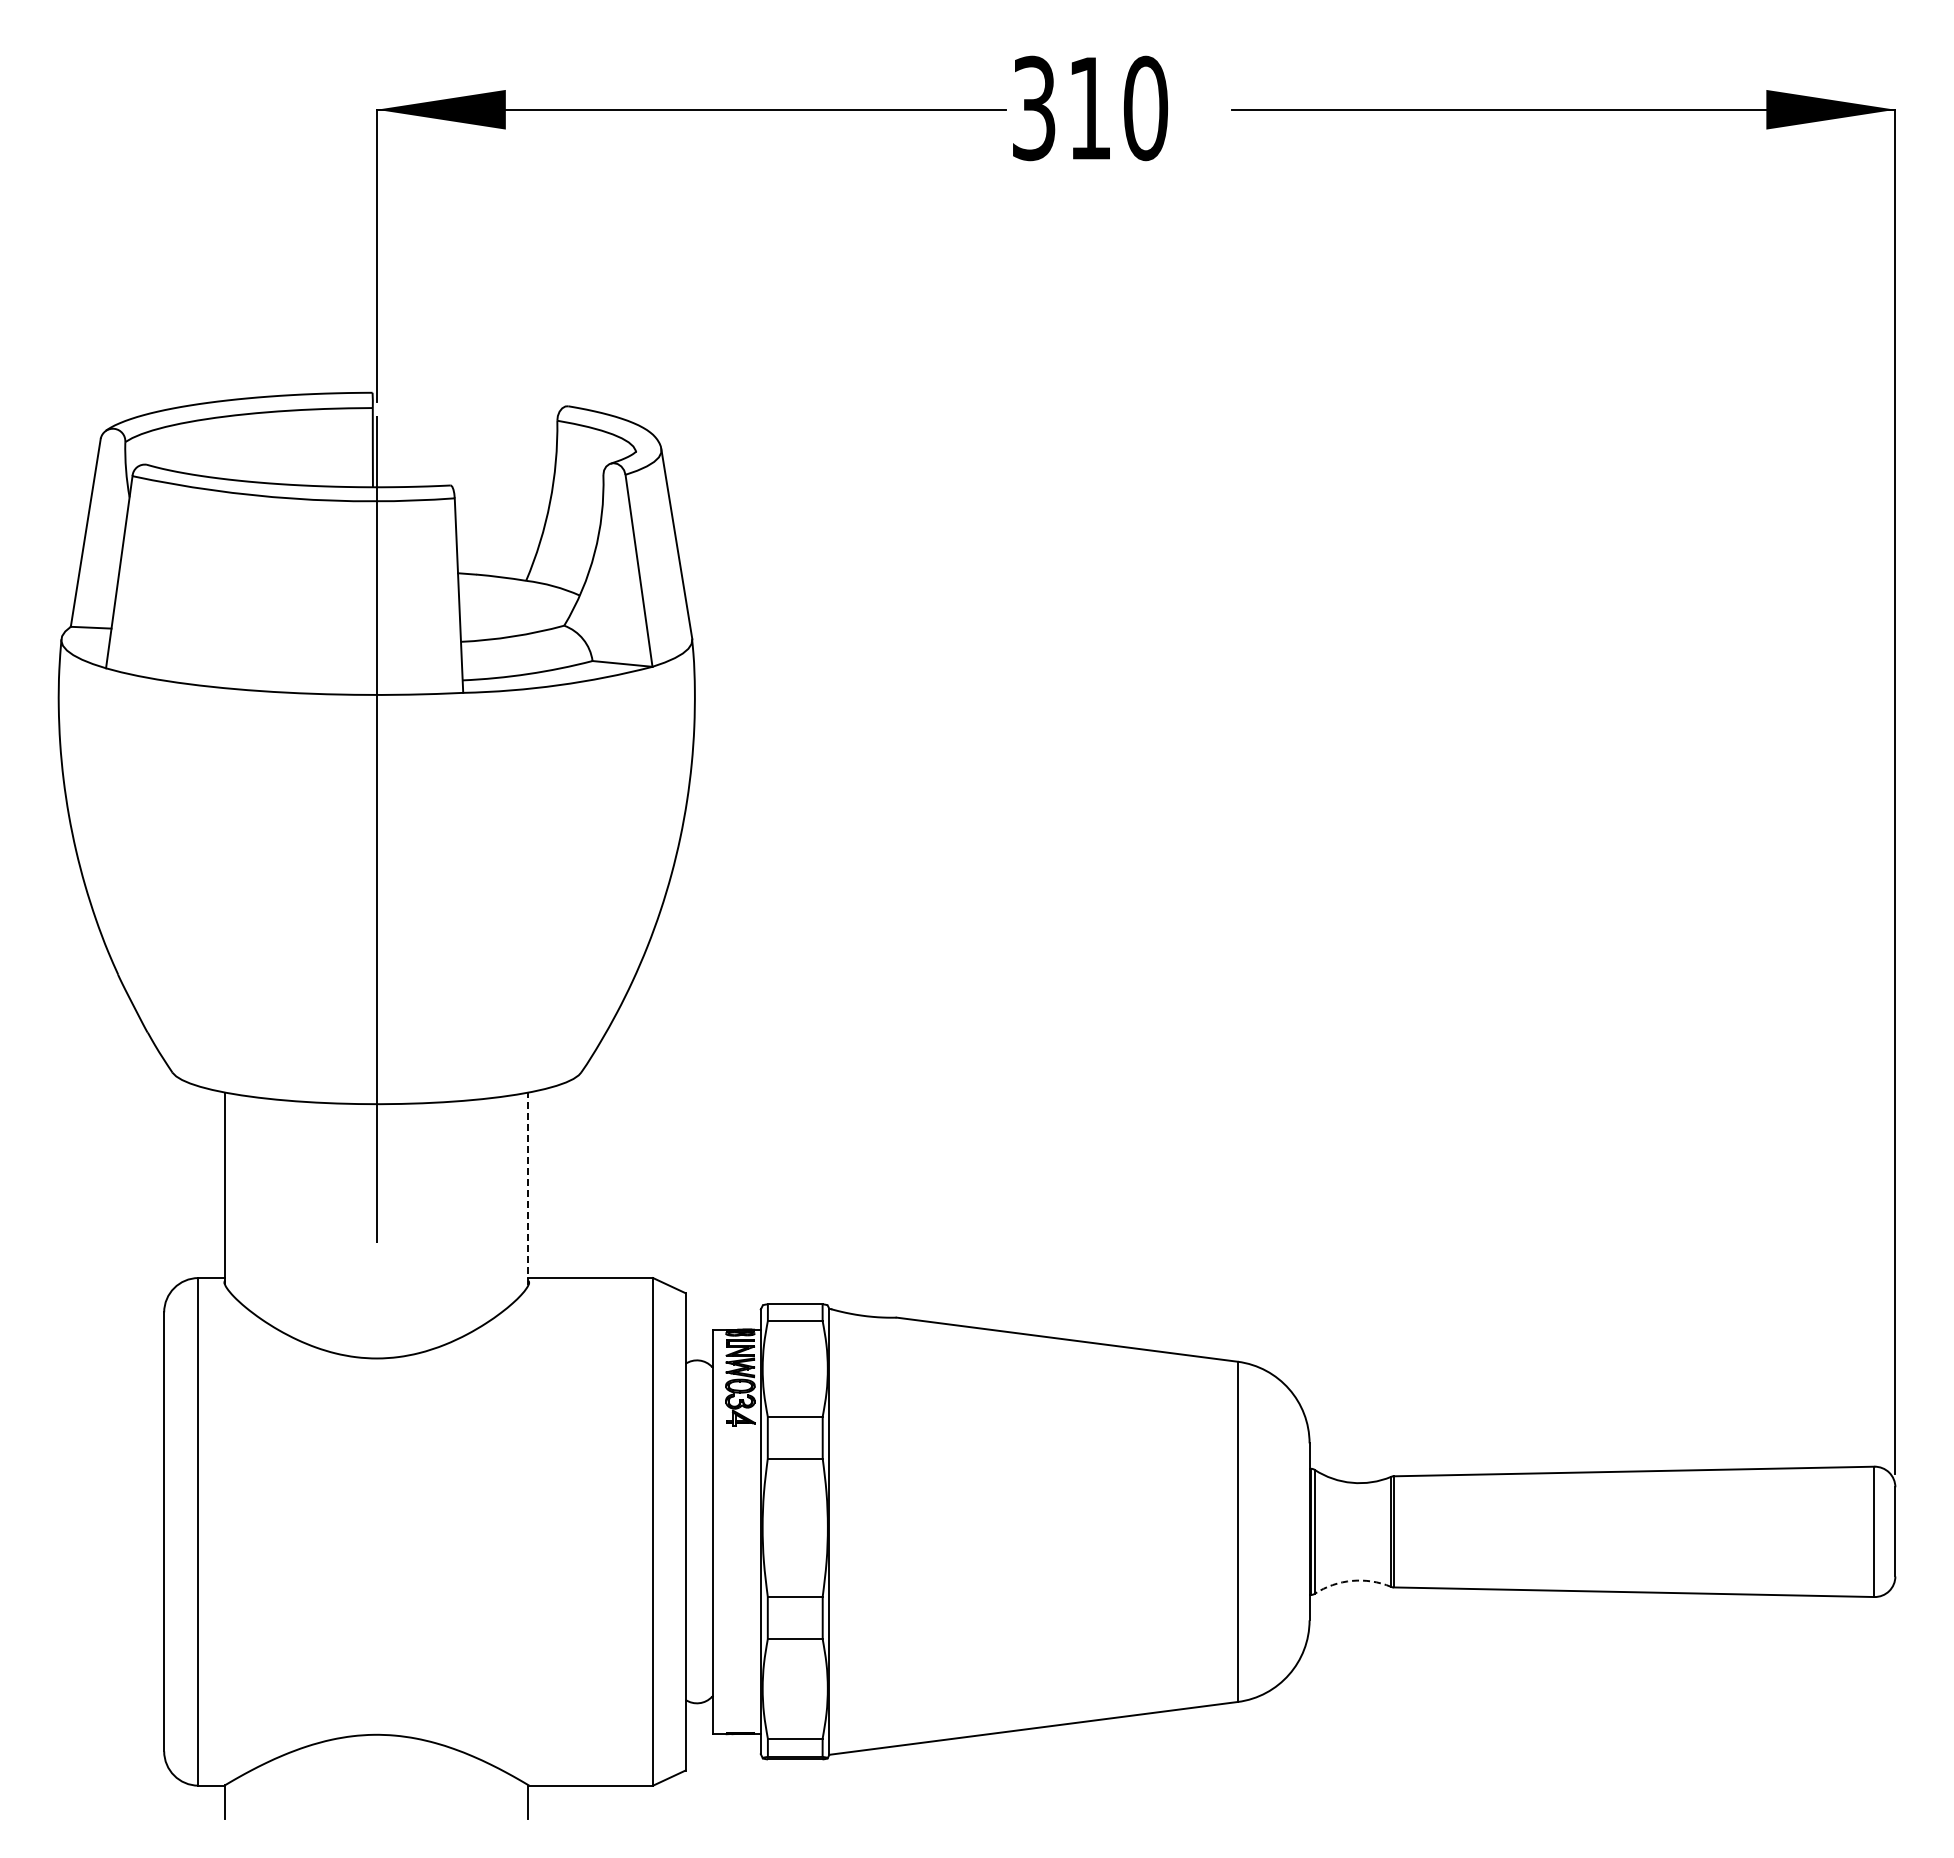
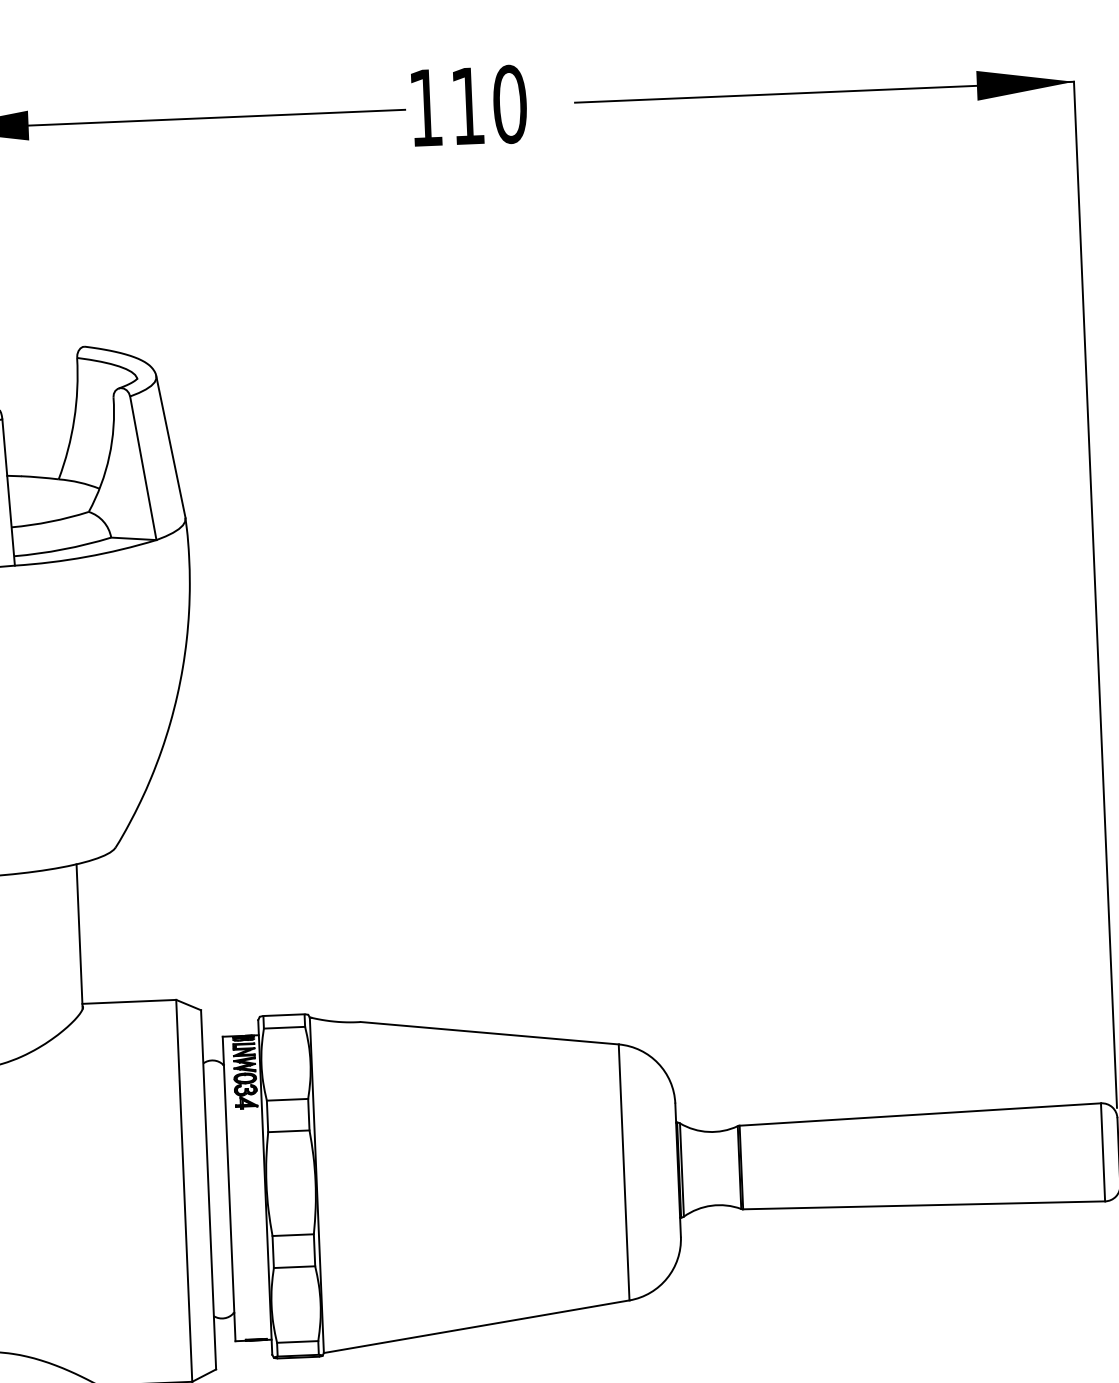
text: (1034, 108) -> (426, 107), 310 -> 110
line: (528, 1188) -> (79, 936), dashed -> solid
arc: (1352, 1580) -> (711, 1205), dashed -> solid

